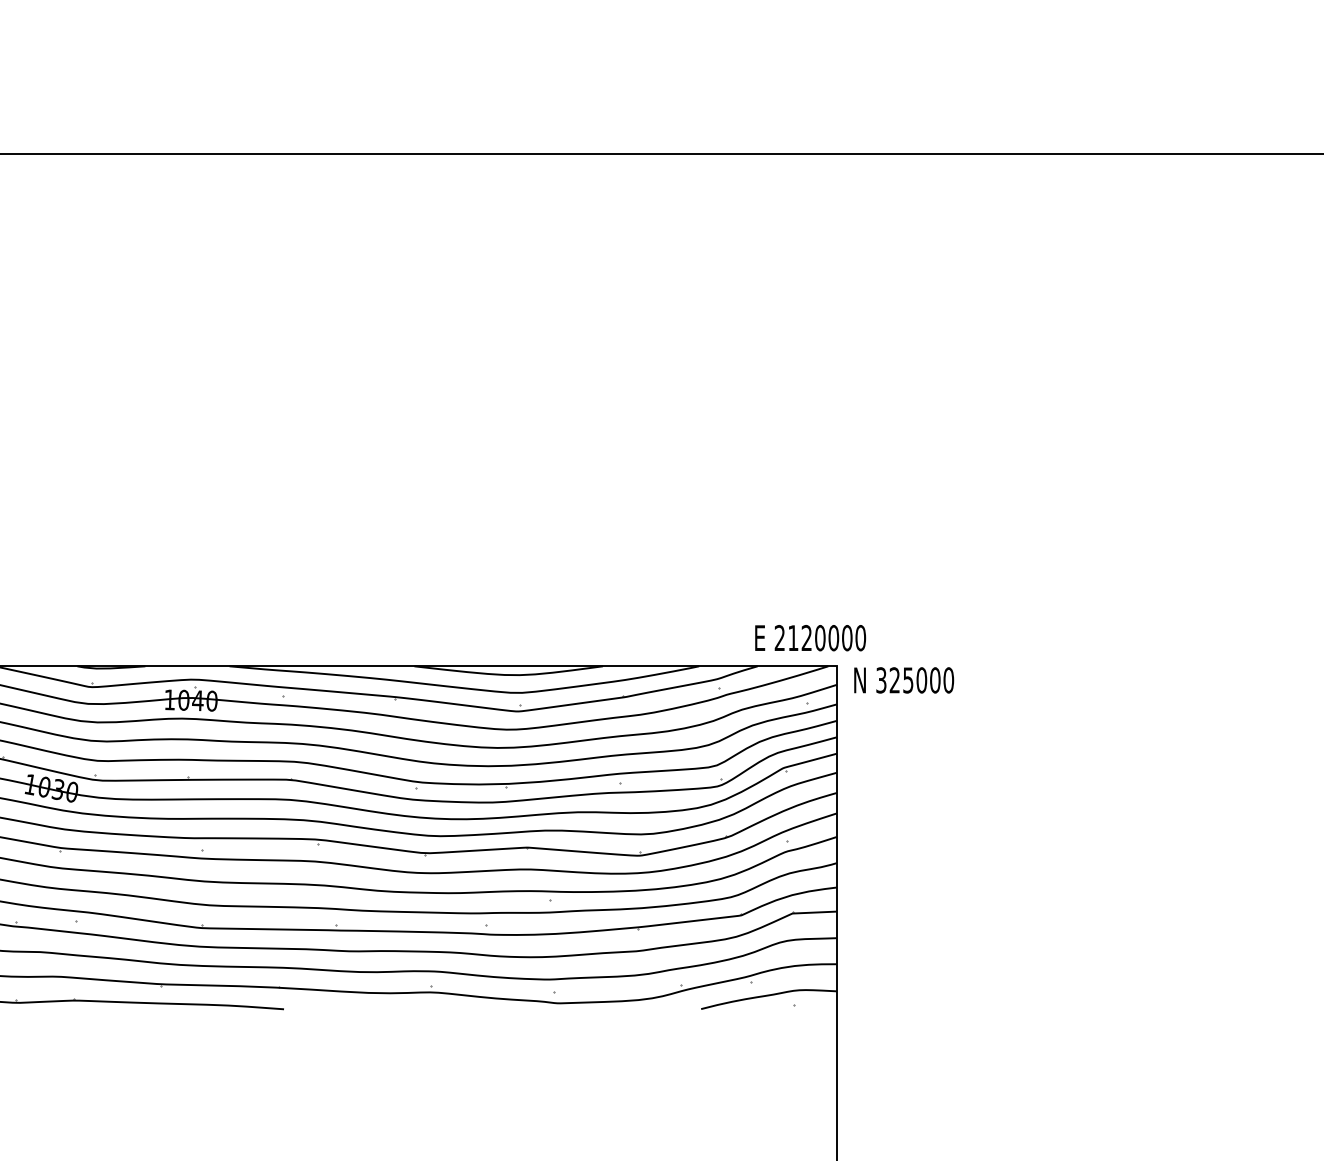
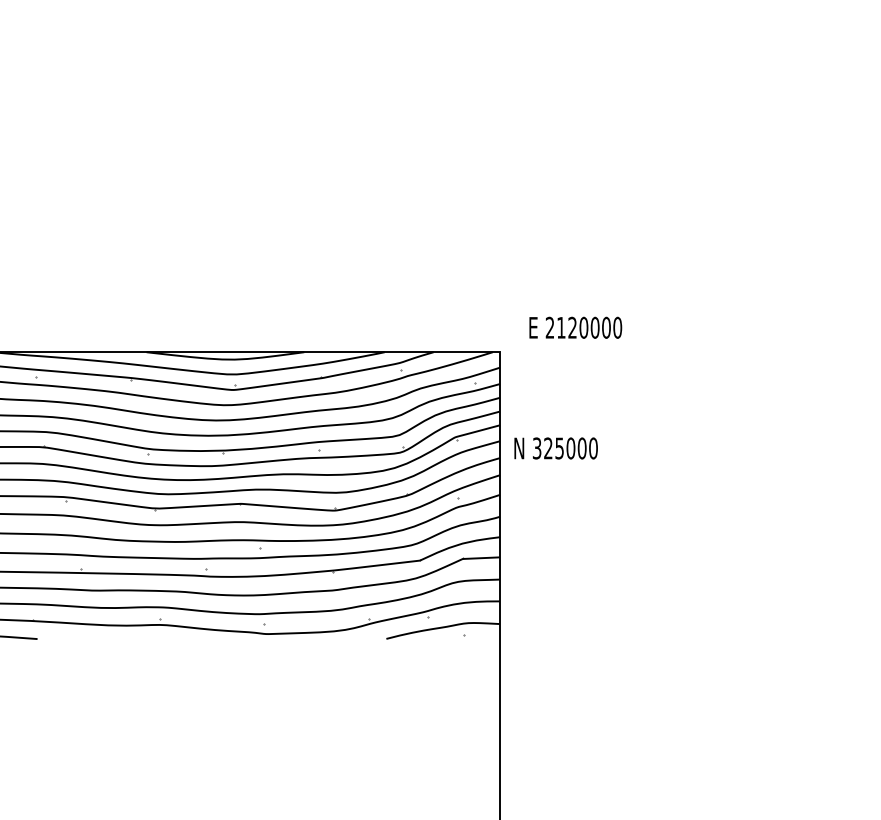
text: (810, 638) -> (575, 328), moved
text: (904, 680) -> (556, 448), moved

